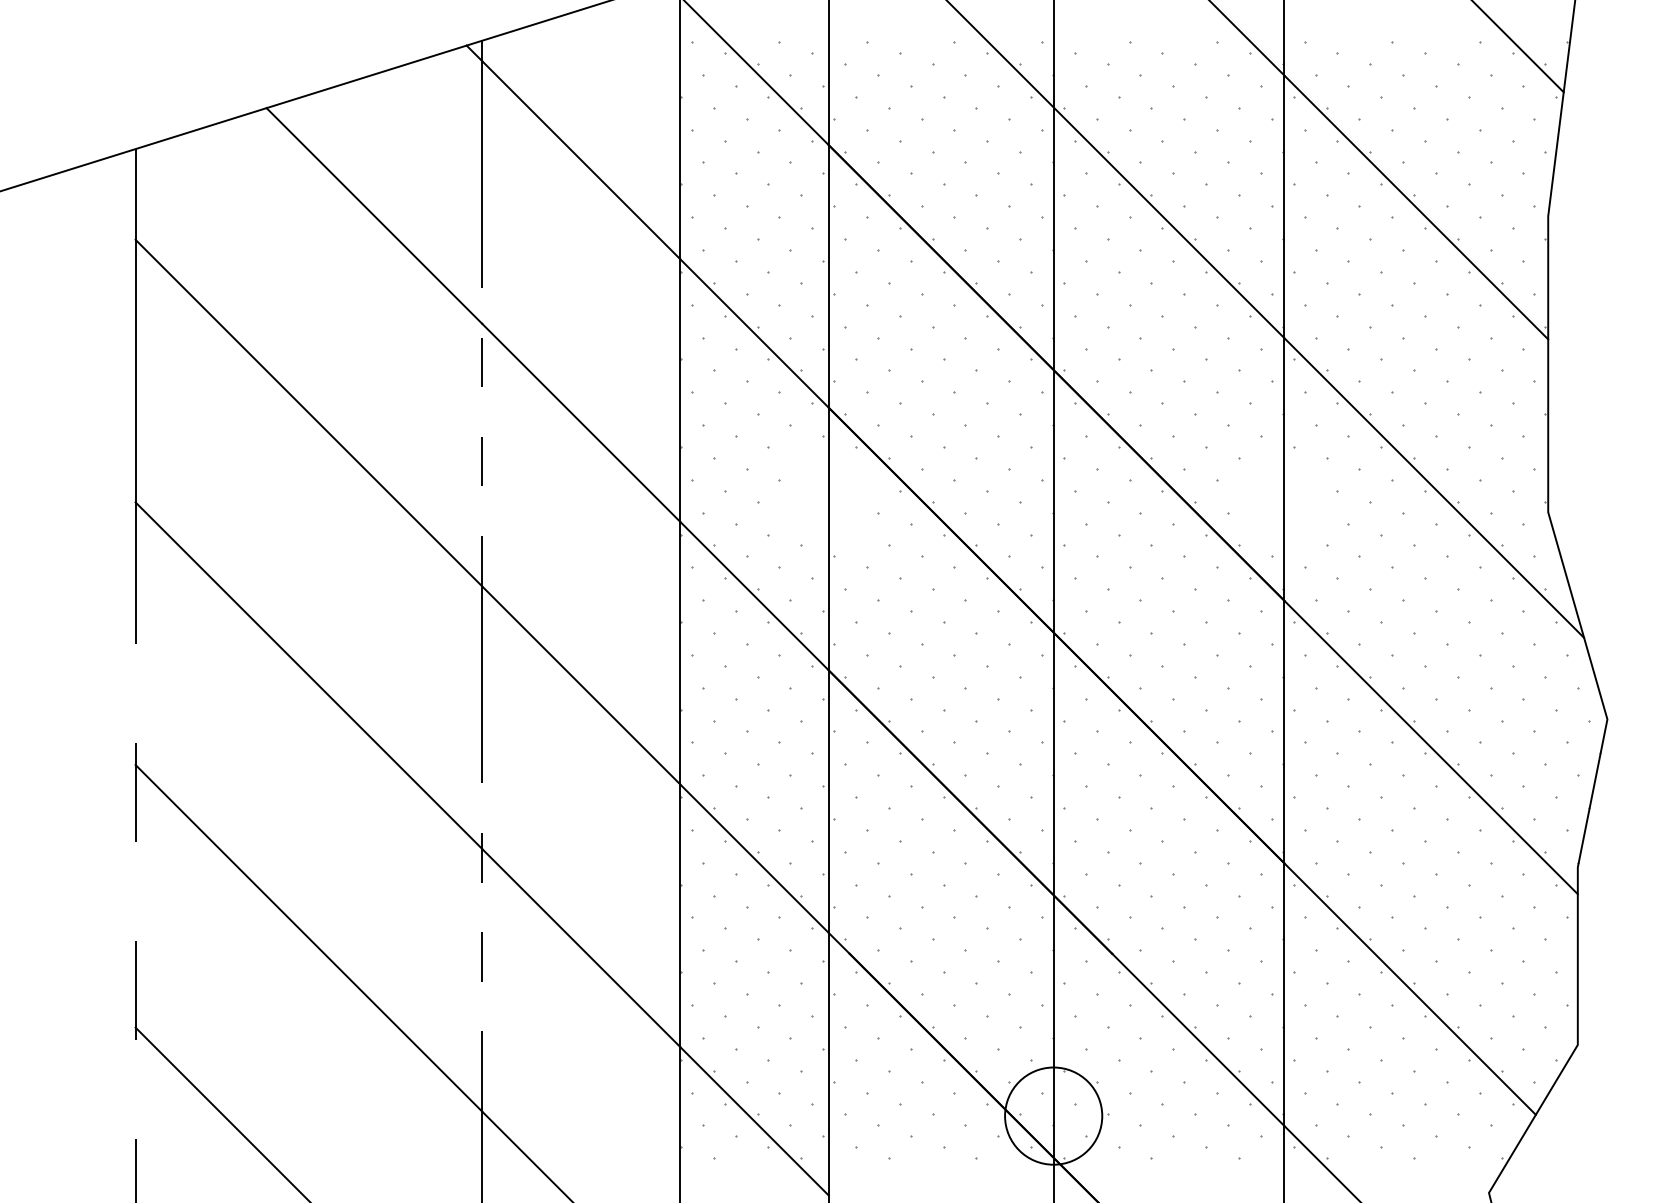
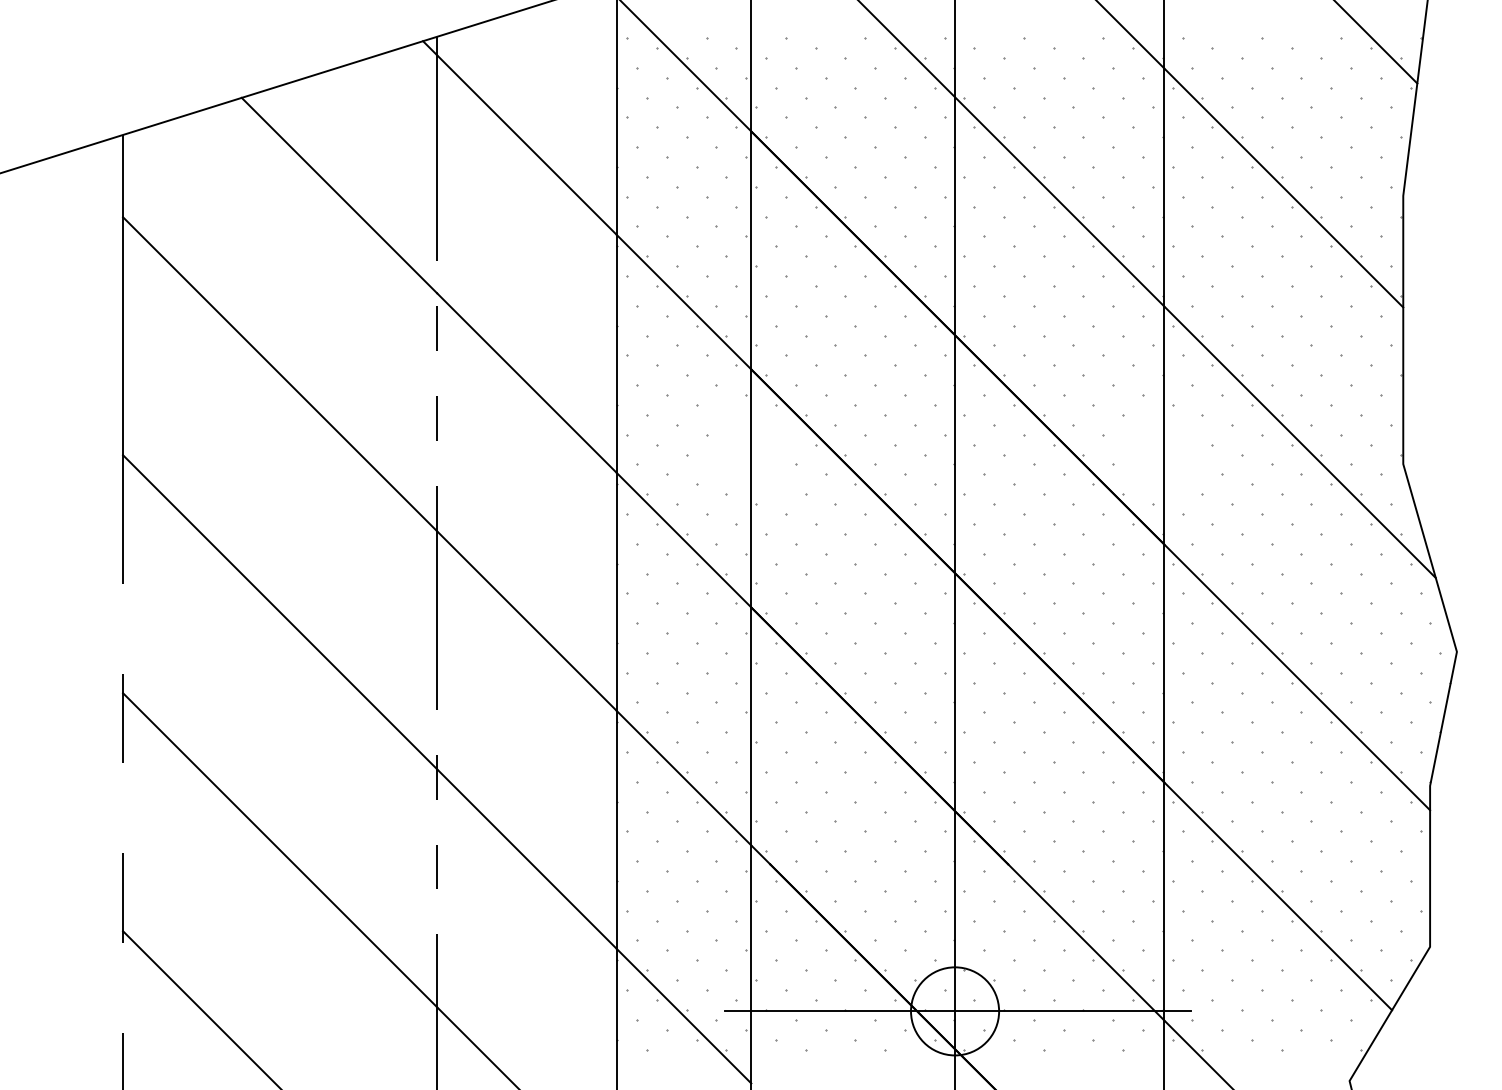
line: (1056, 1116) -> (957, 1011), added

